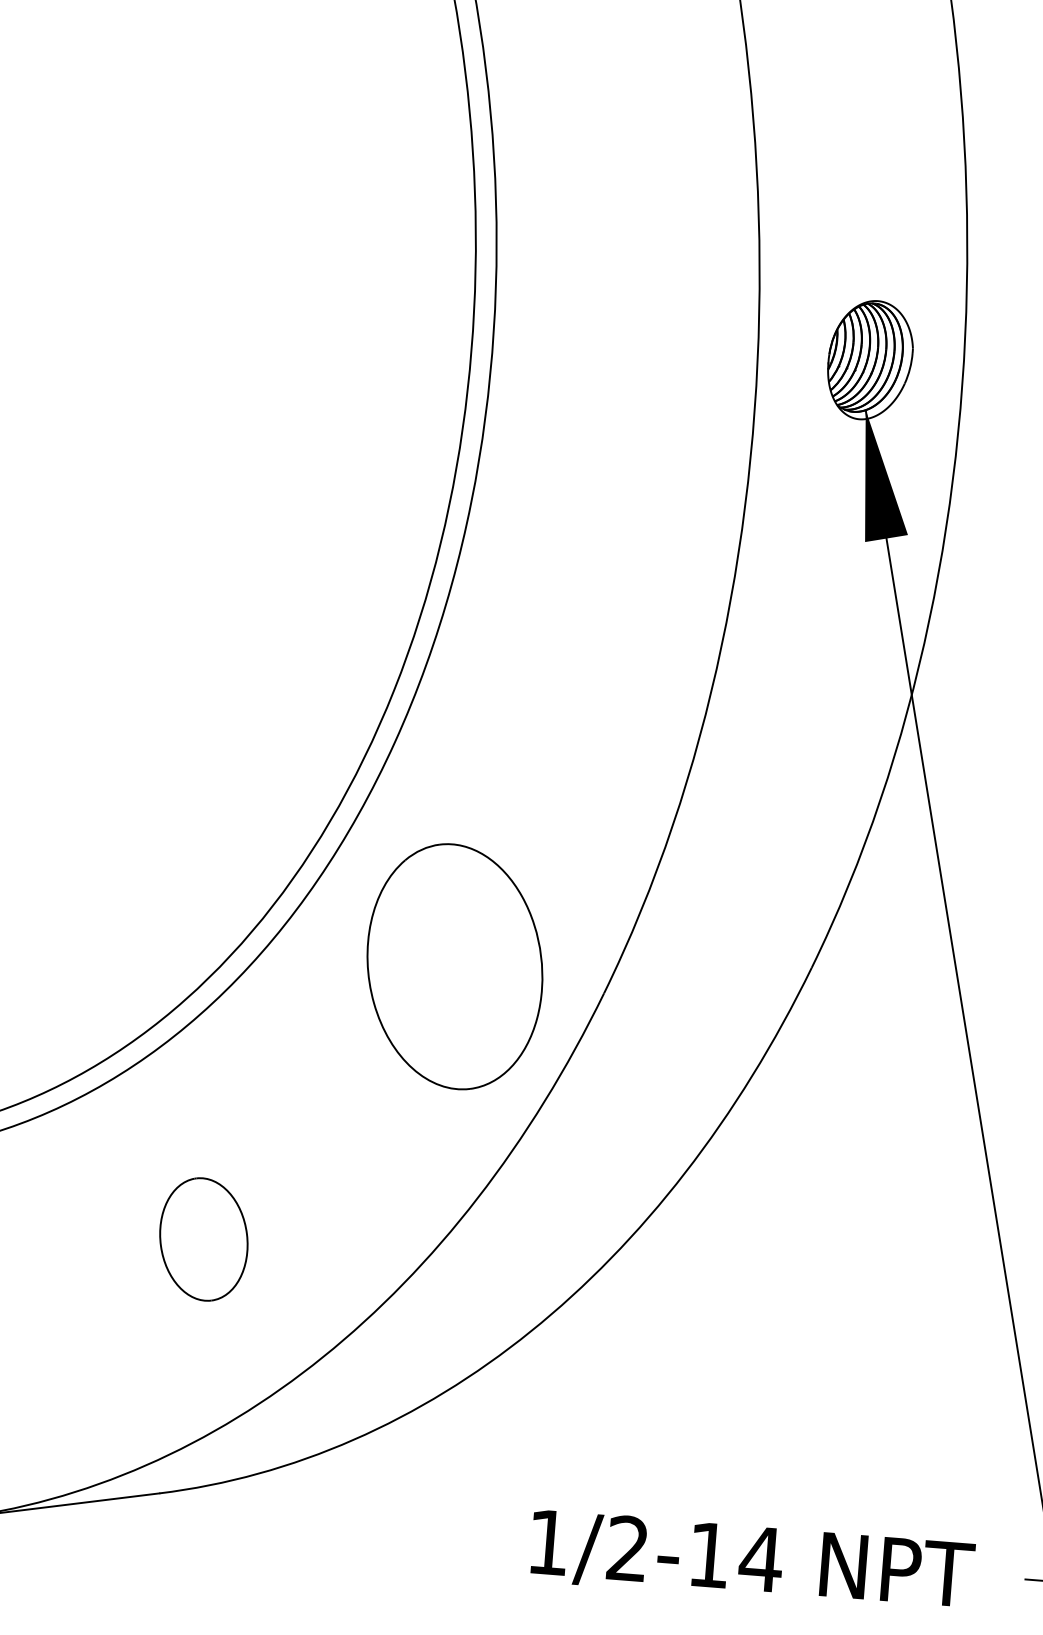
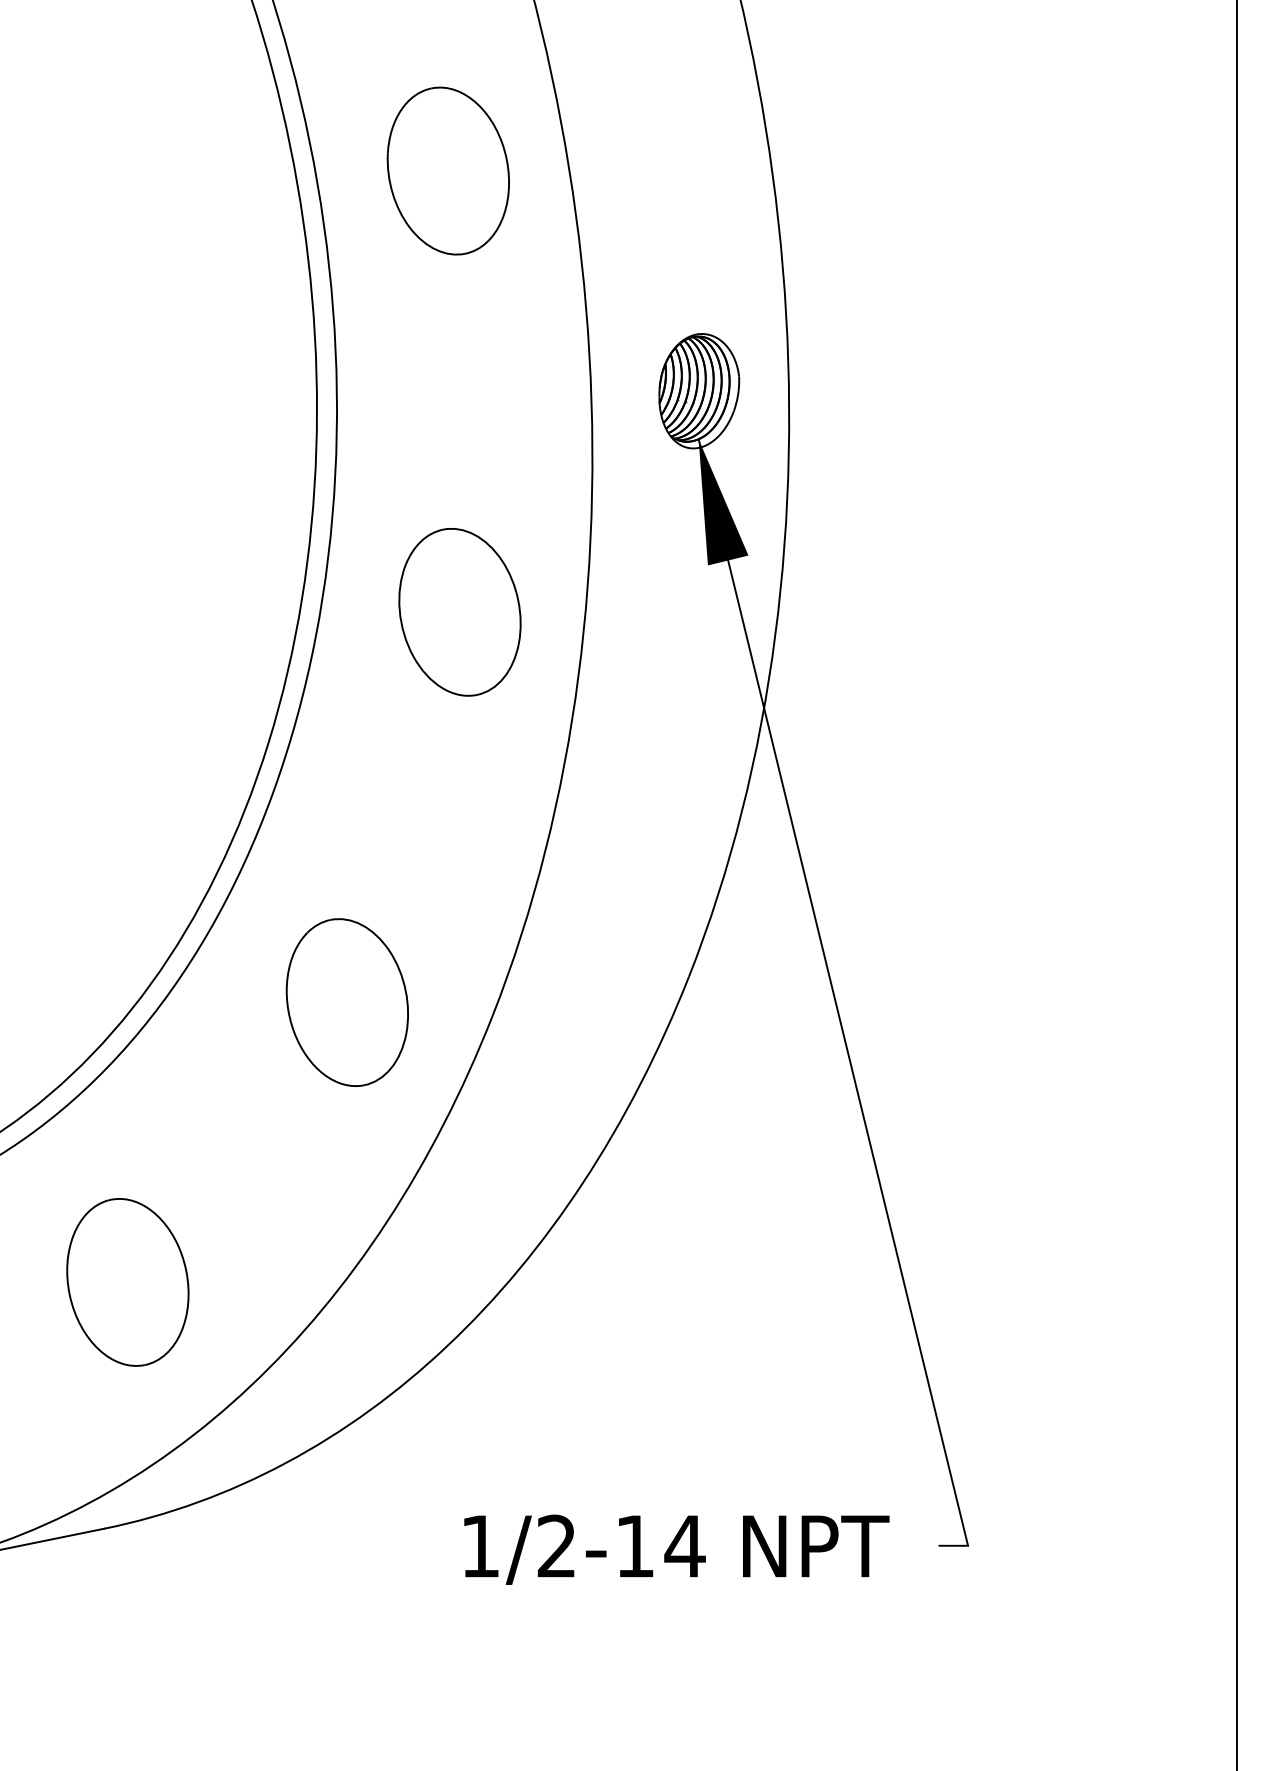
part: (626, 110) -> (447, 170), added
part: (603, 570) -> (459, 612), added
part: (453, 966) -> (346, 1002), size x0.71
part: (203, 1239) -> (127, 1282), size x1.43

